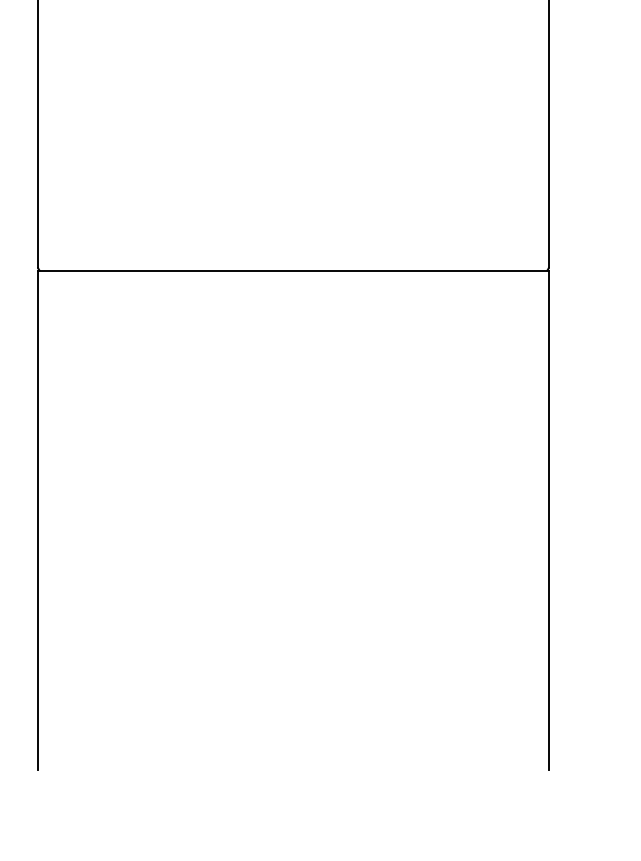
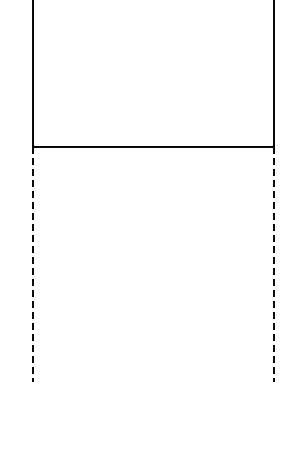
line: (38, 521) -> (33, 265), solid -> dashed
line: (548, 521) -> (273, 265), solid -> dashed

